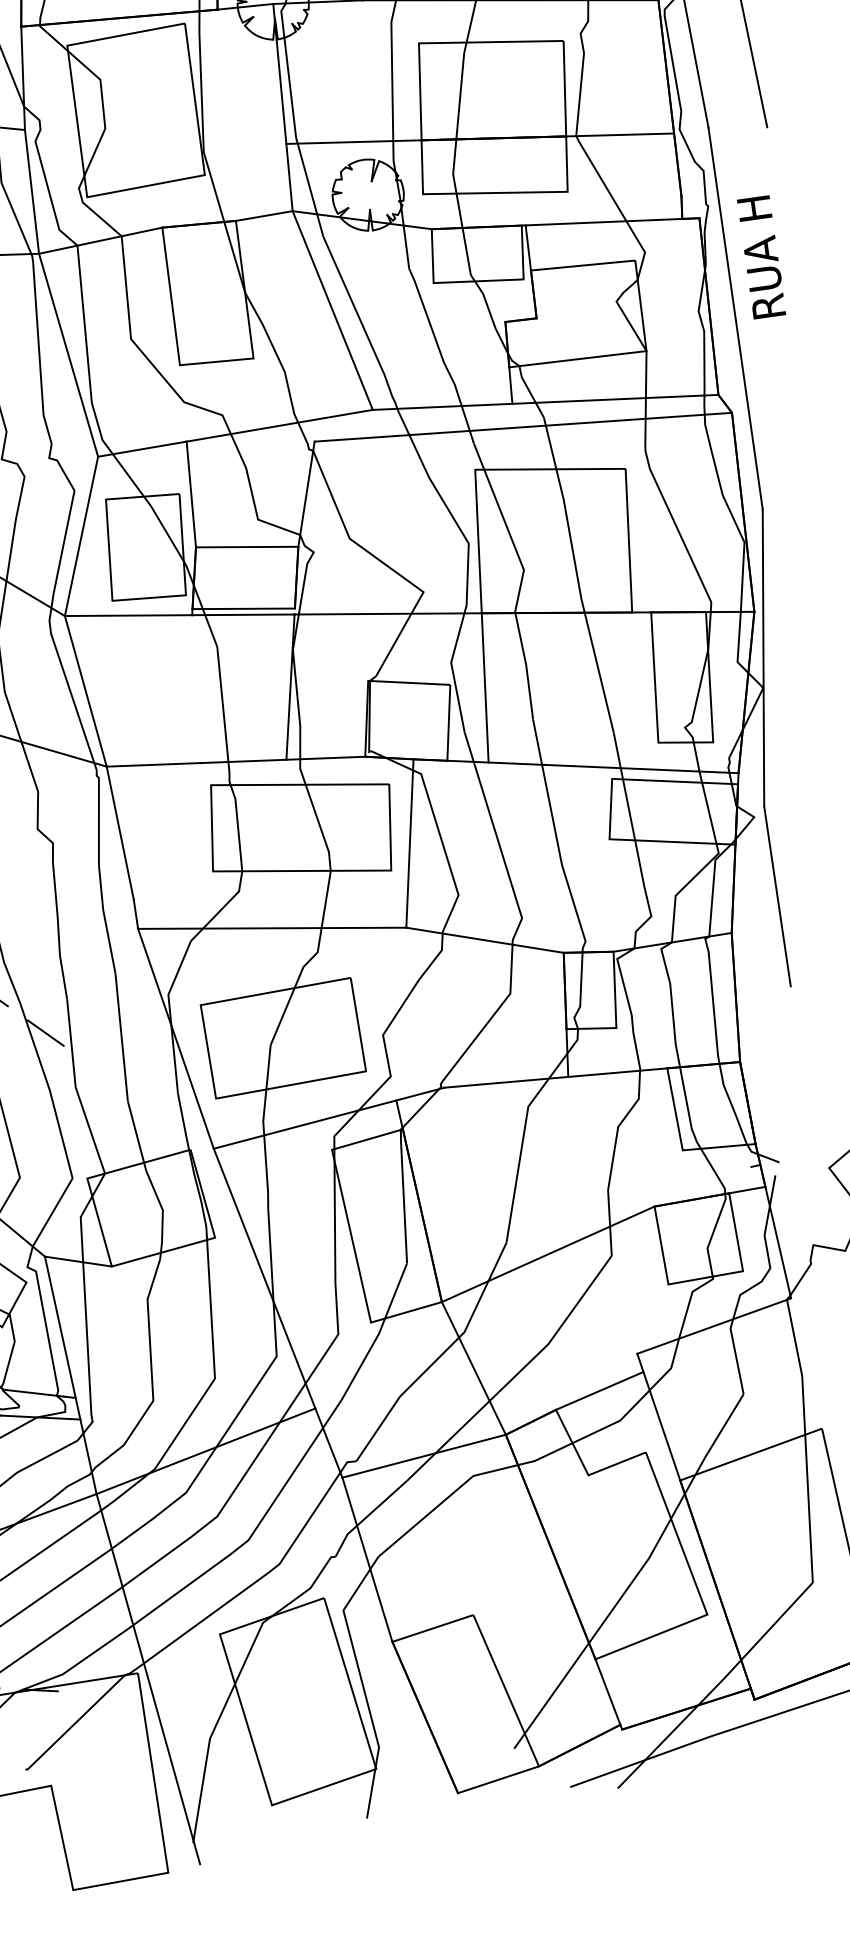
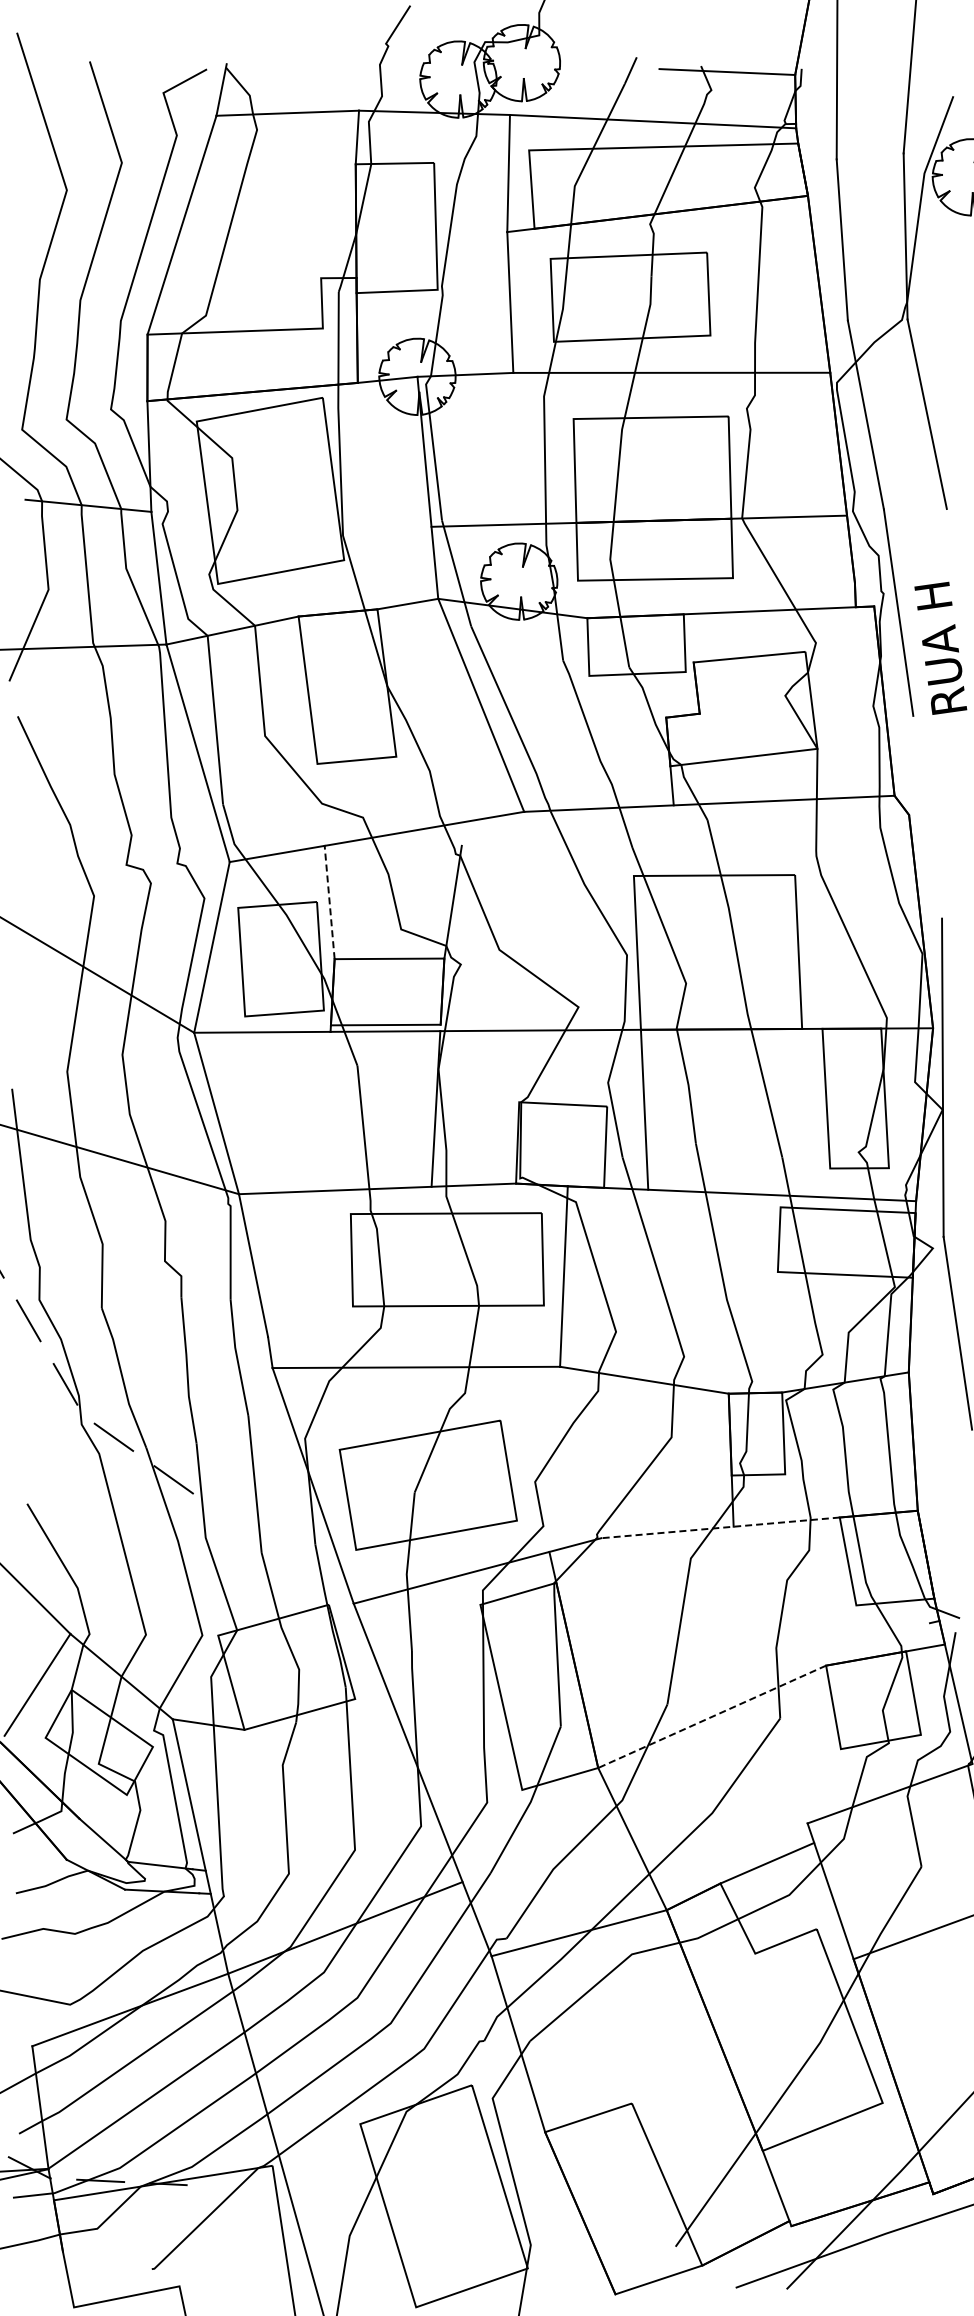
line: (528, 248) -> (690, 638), removed
line: (749, 414) -> (927, 816), removed
line: (523, 427) -> (685, 830), removed
line: (191, 494) -> (329, 902), solid -> dashed
line: (556, 1077) -> (720, 1527), solid -> dashed
line: (548, 1254) -> (712, 1716), solid -> dashed

